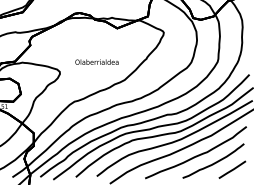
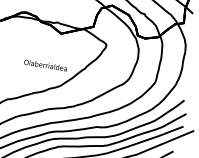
text: (96, 61) -> (45, 64), moved

